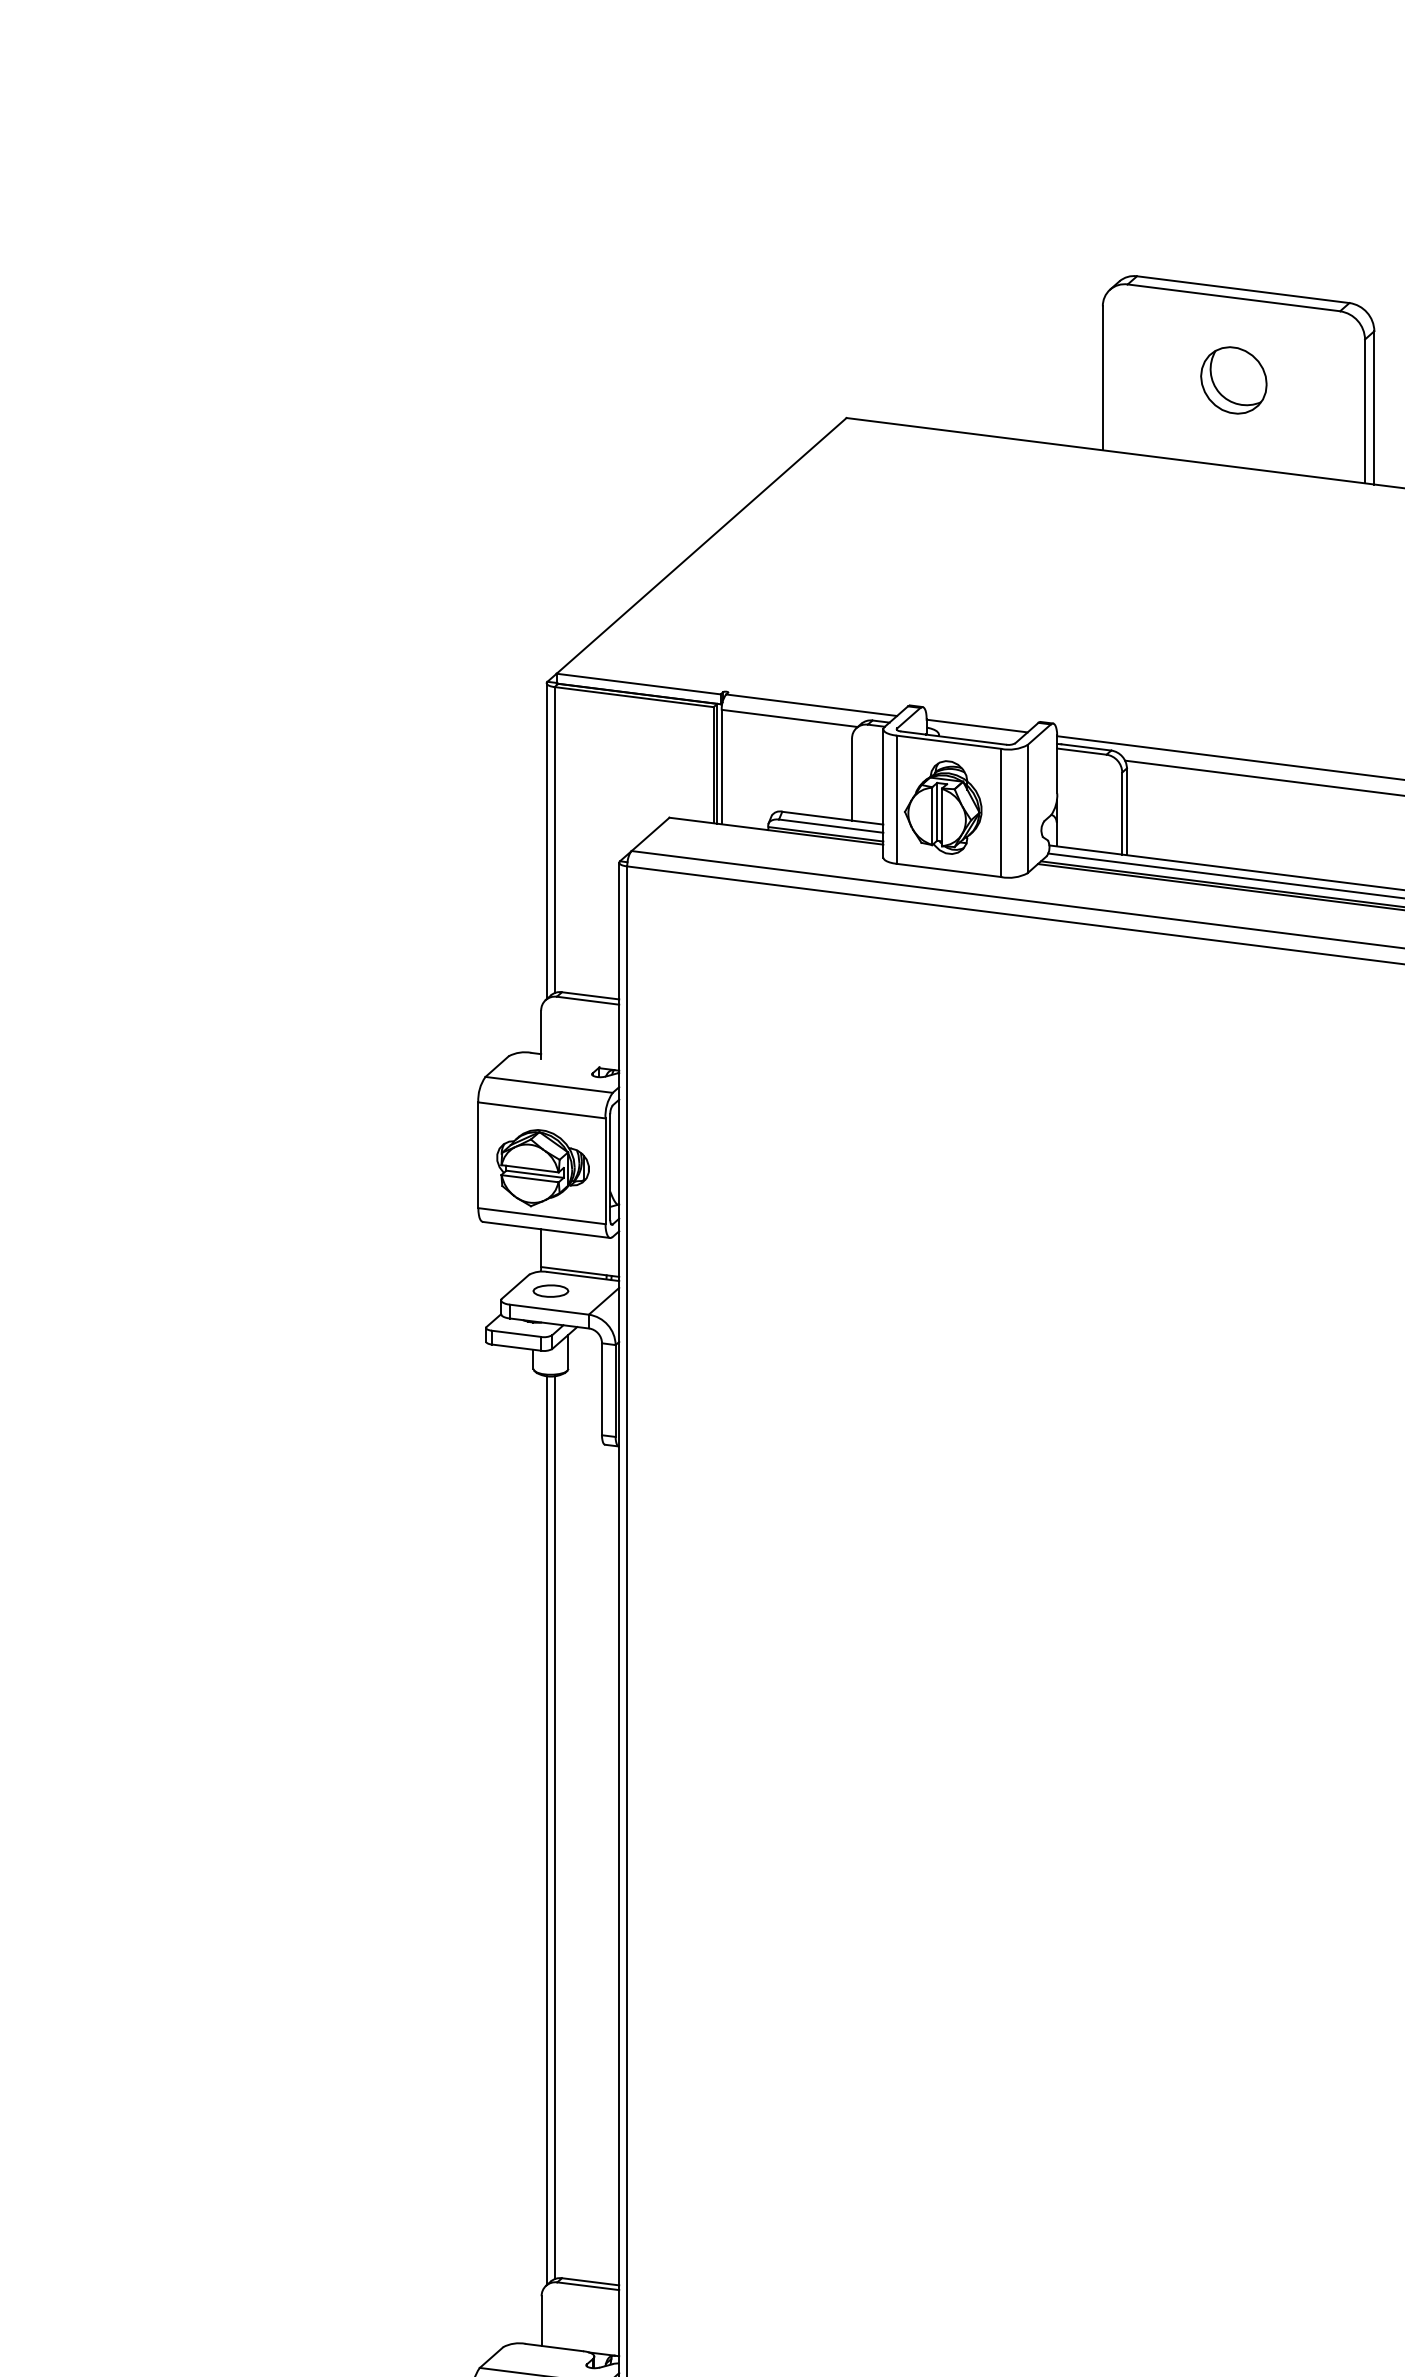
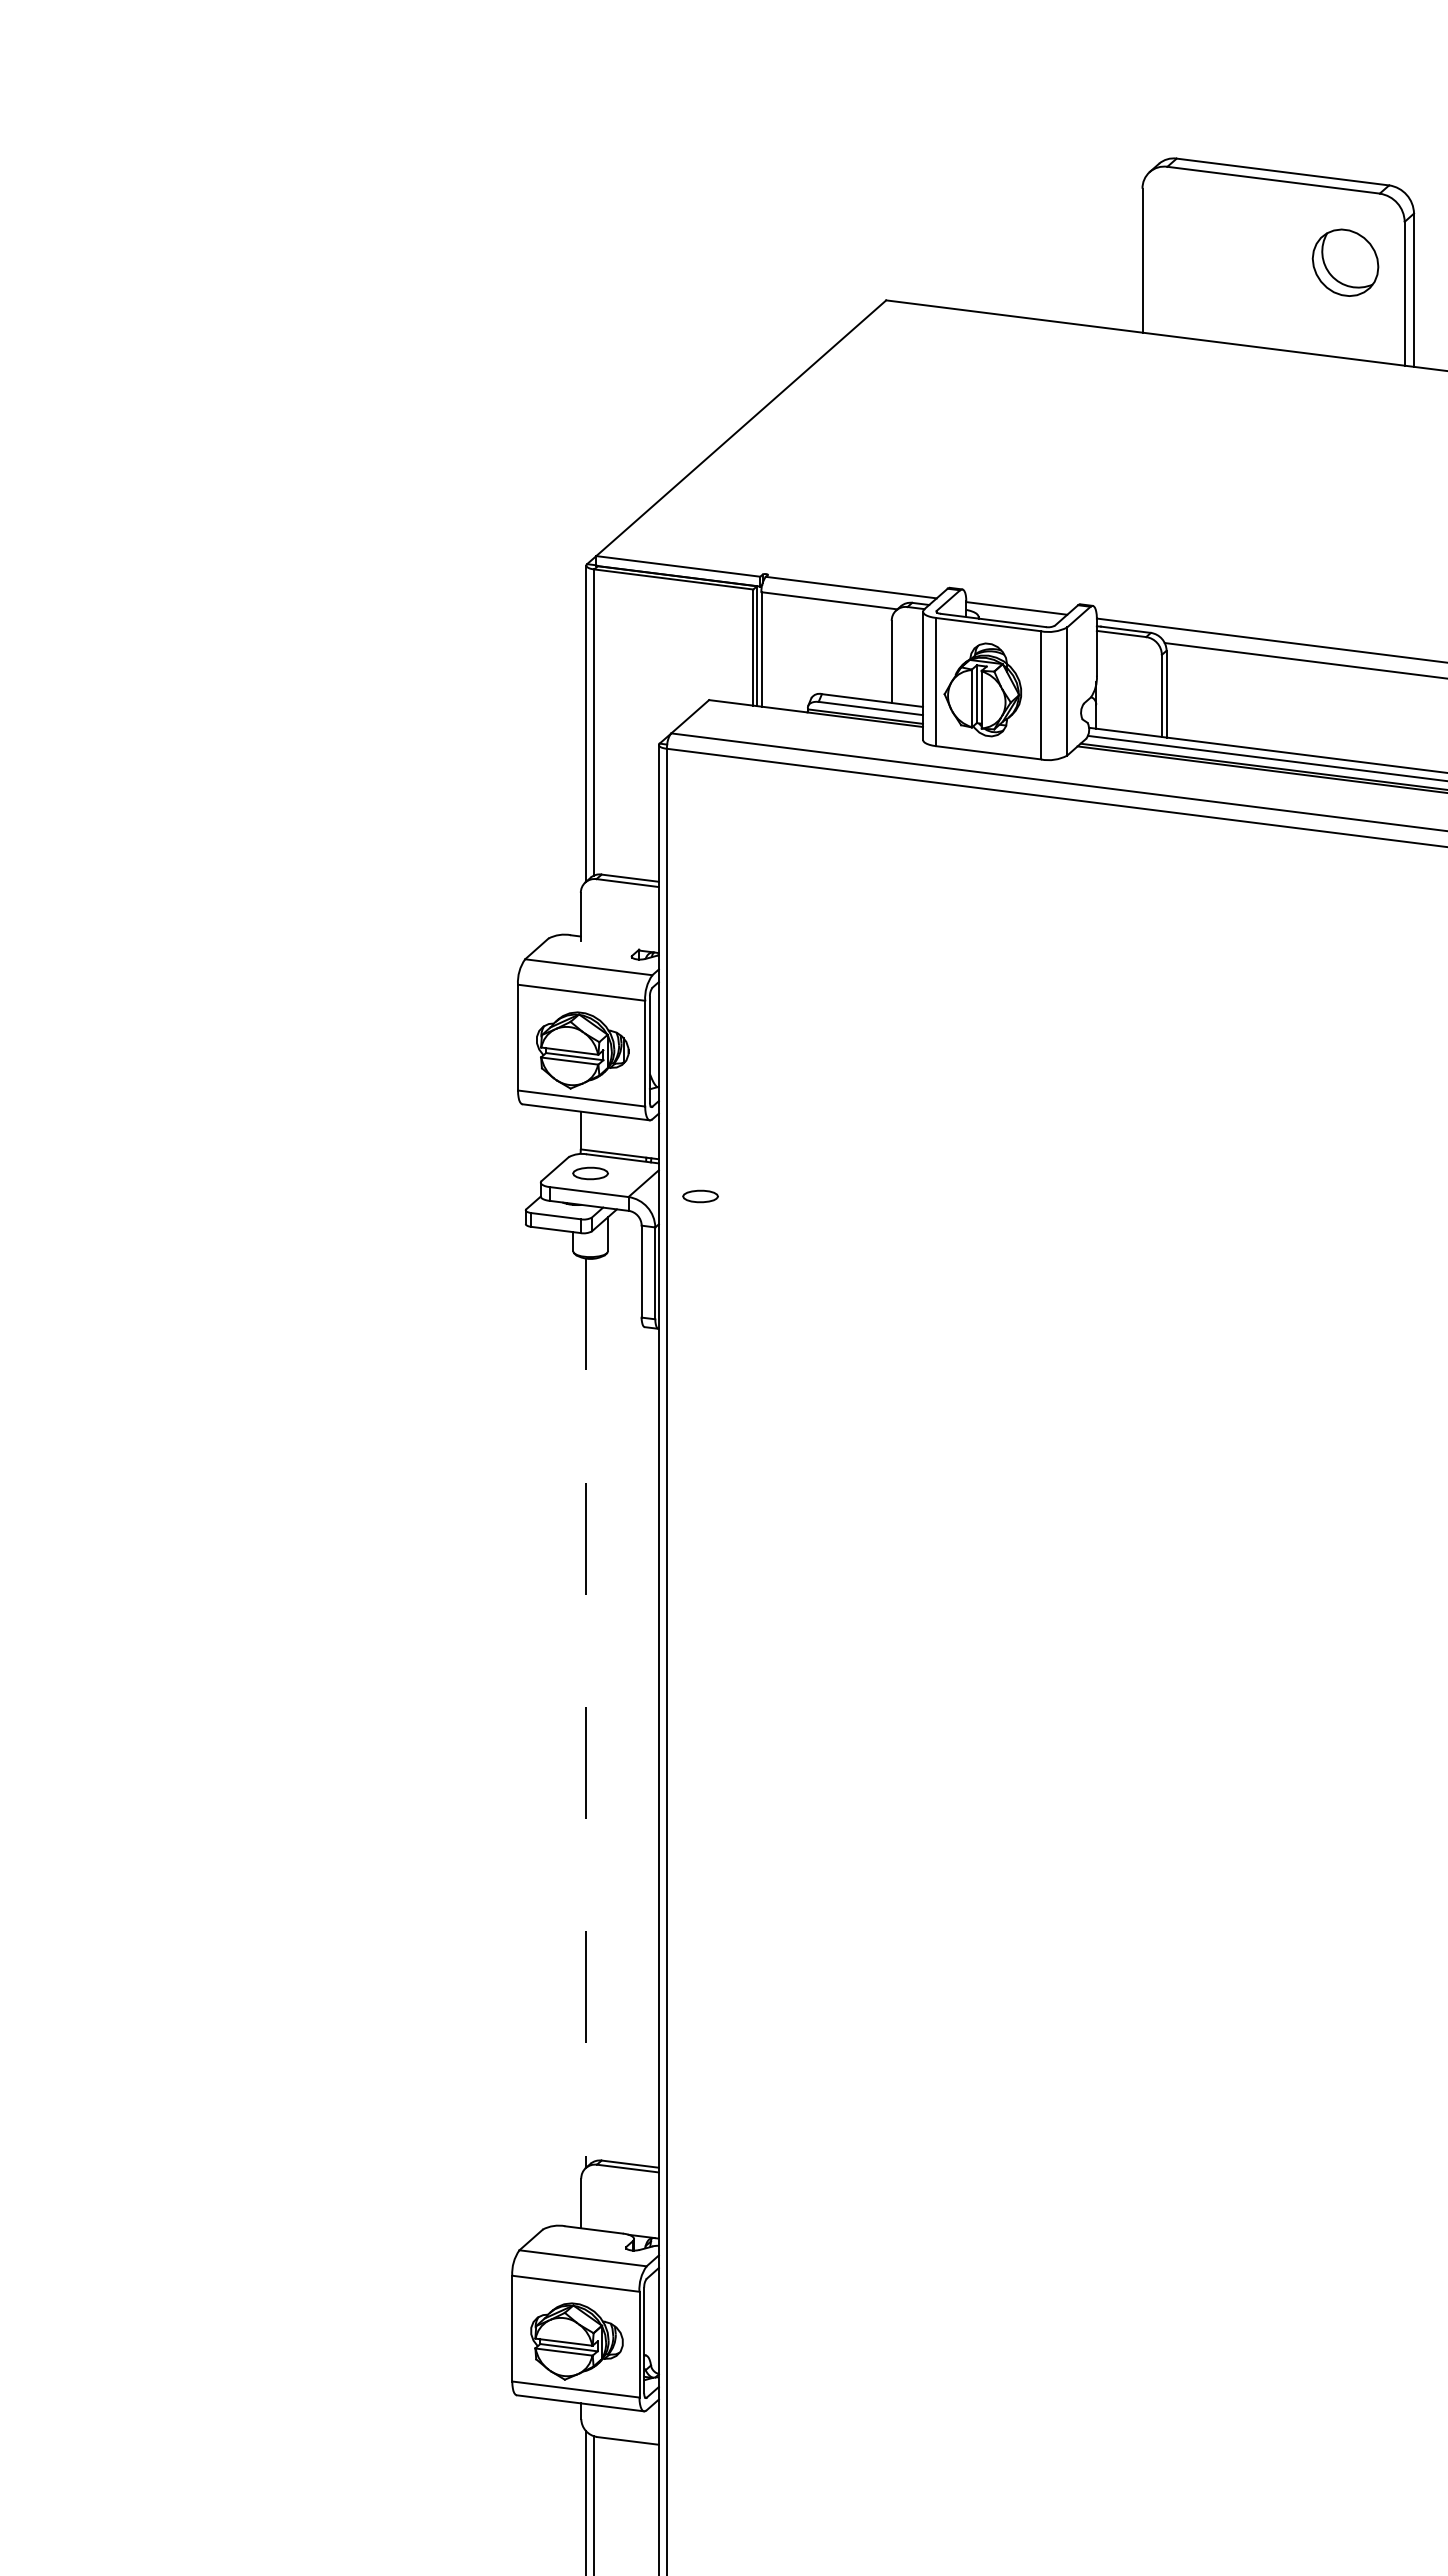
part: (1233, 380) -> (1345, 262), moved
part: (660, 1314) -> (700, 1196), added
line: (554, 1827) -> (594, 1709), removed
line: (546, 1830) -> (586, 1712), solid -> dashed

